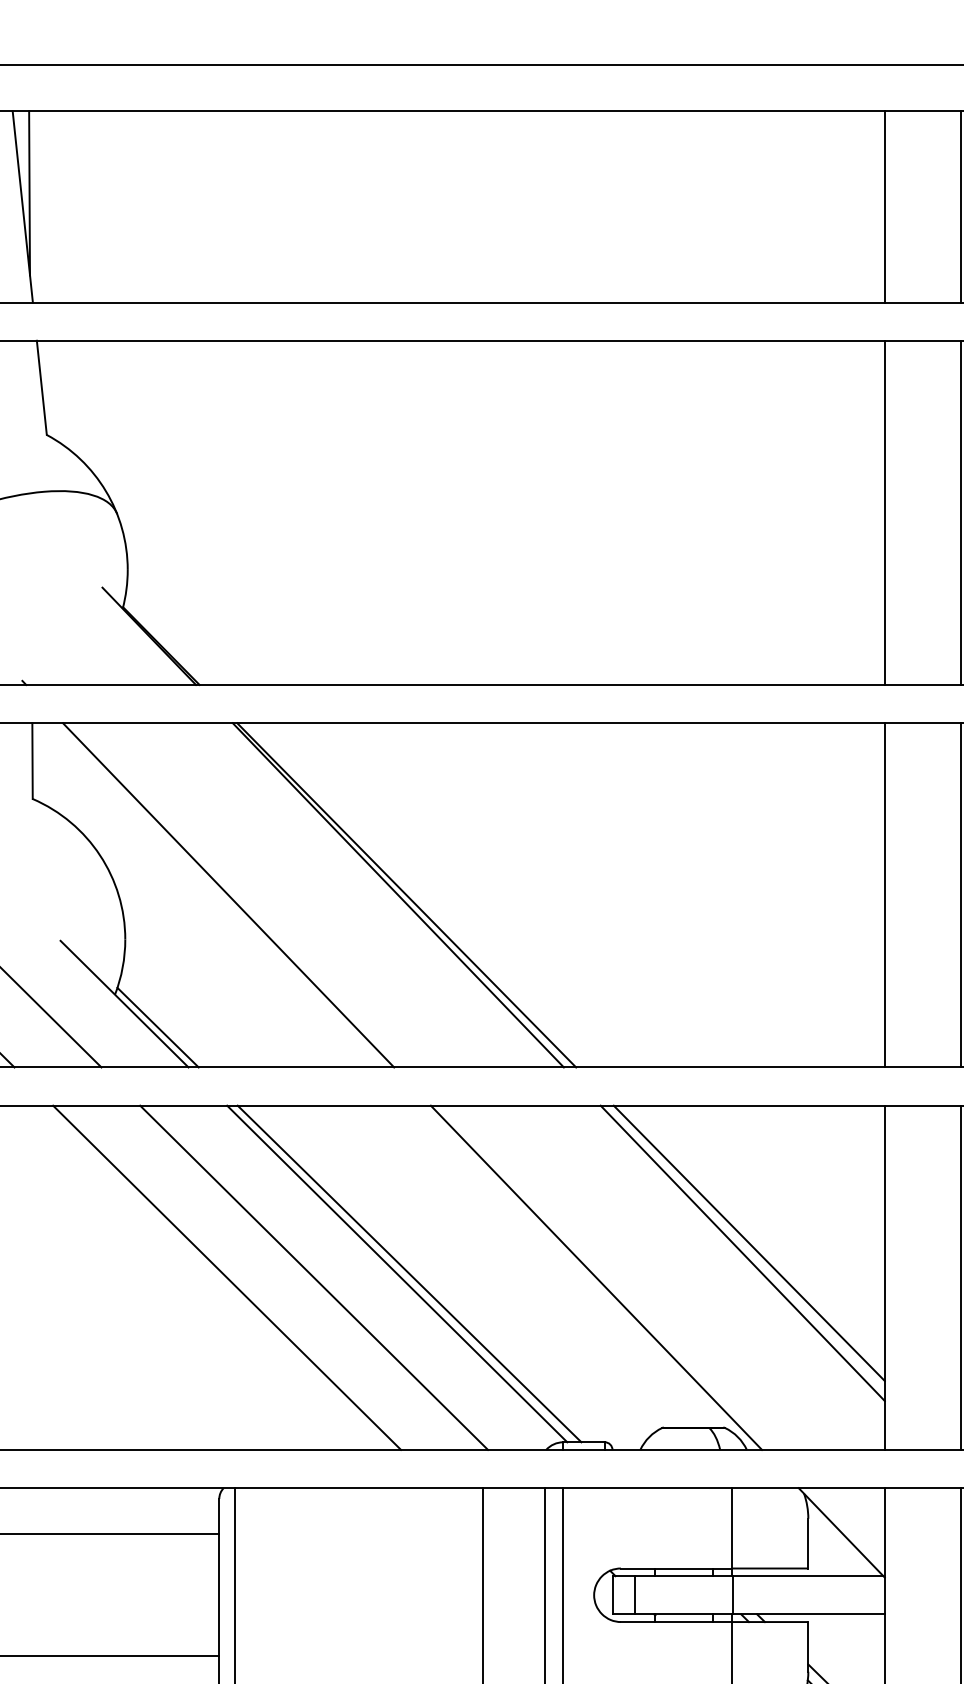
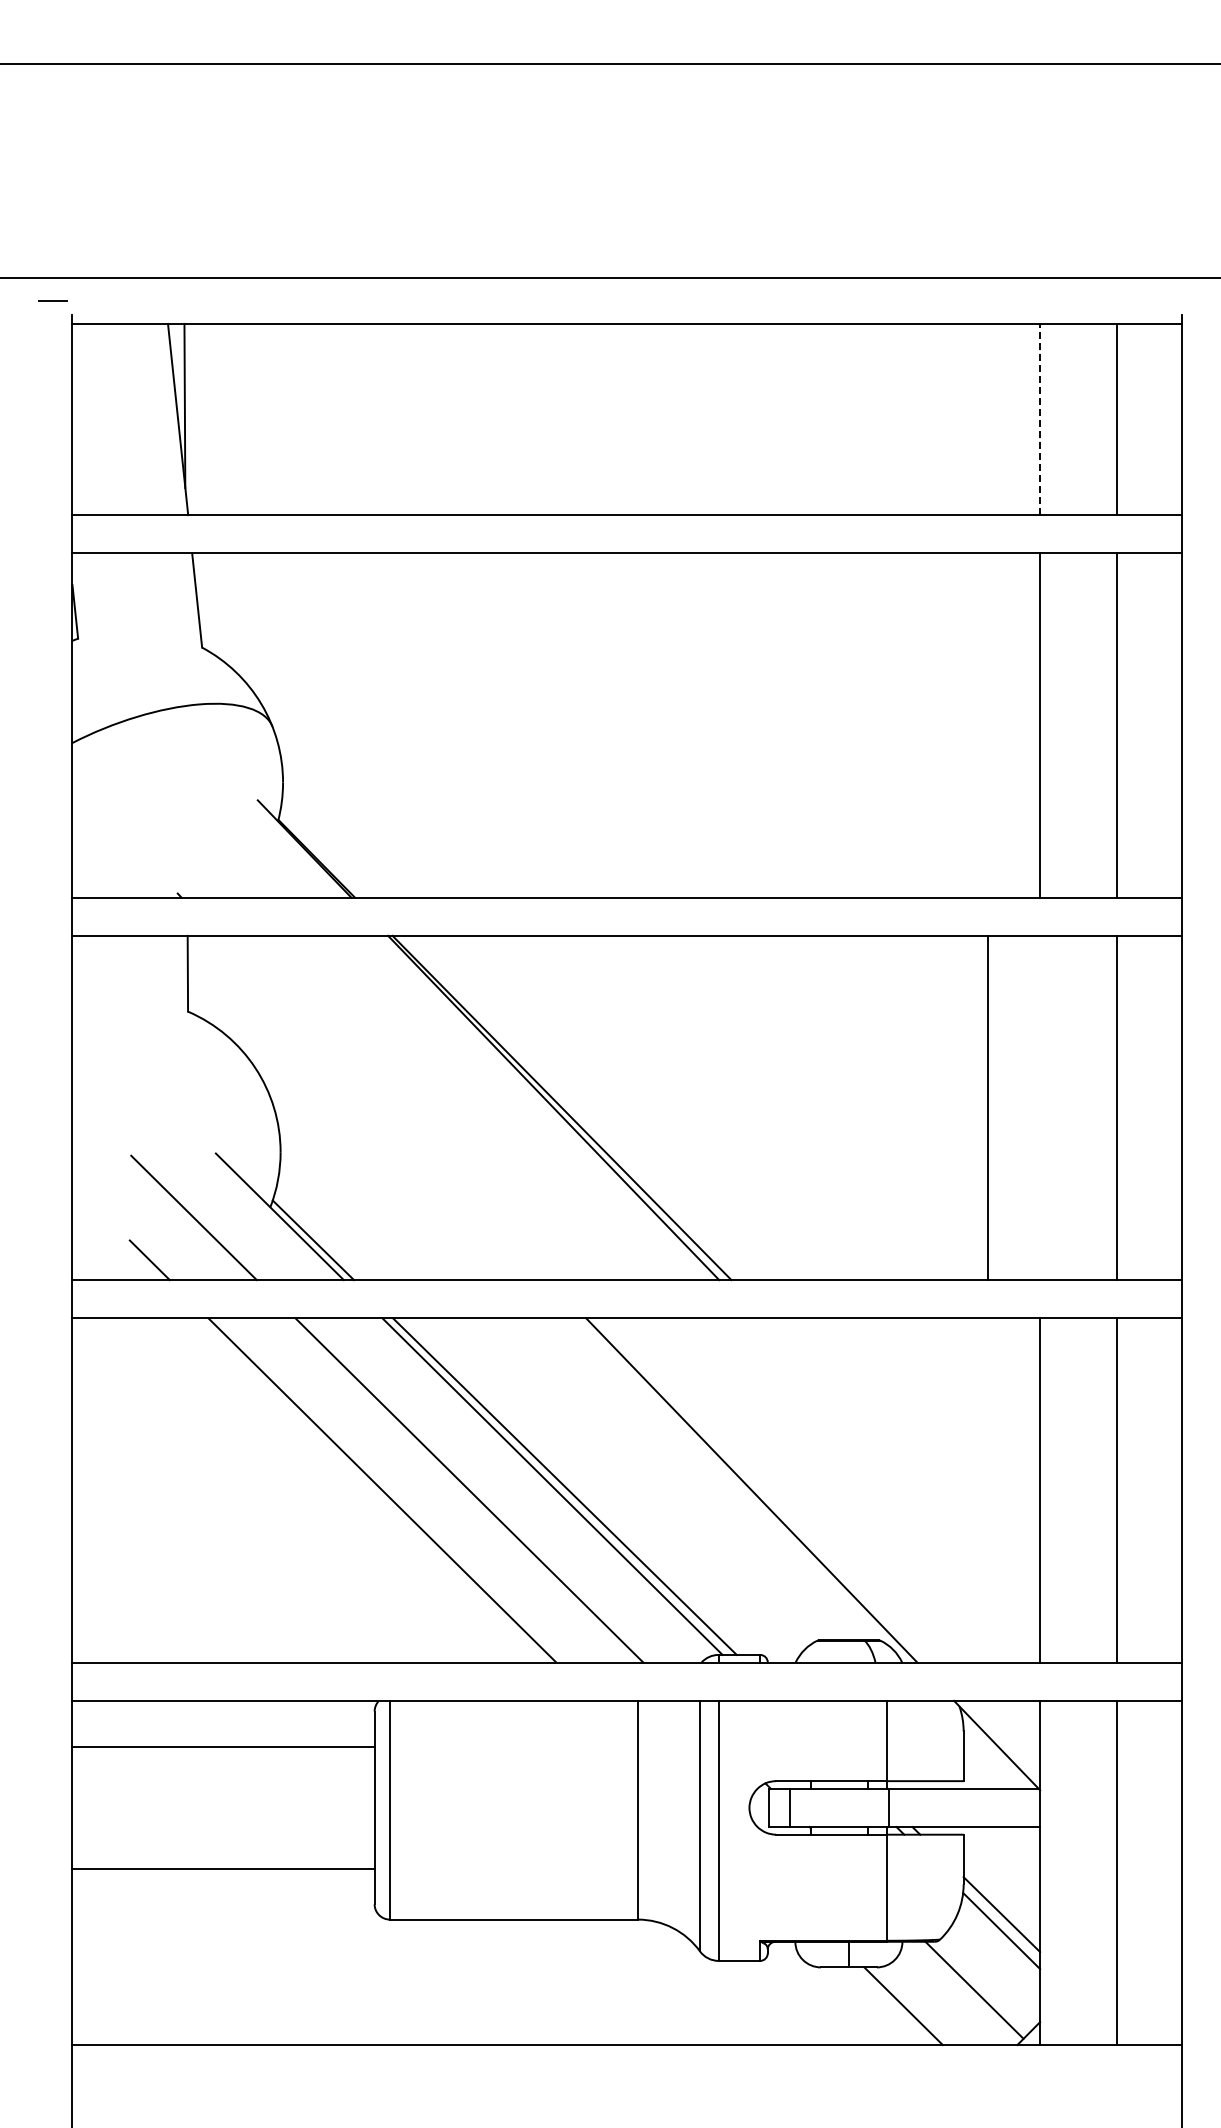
line: (885, 206) -> (1040, 419), solid -> dashed
line: (228, 894) -> (383, 1107), removed
line: (885, 894) -> (988, 1107), moved
line: (749, 1242) -> (904, 1455), removed
line: (743, 1252) -> (898, 1465), removed

